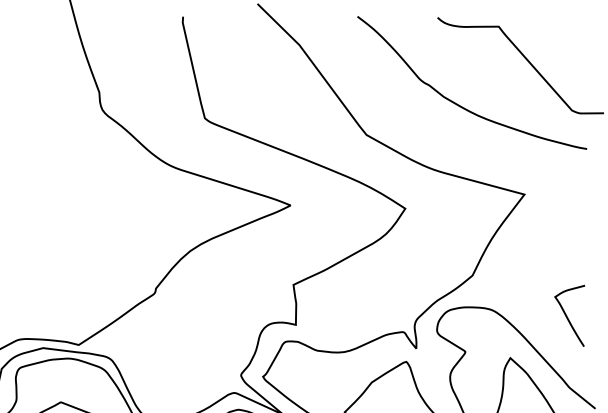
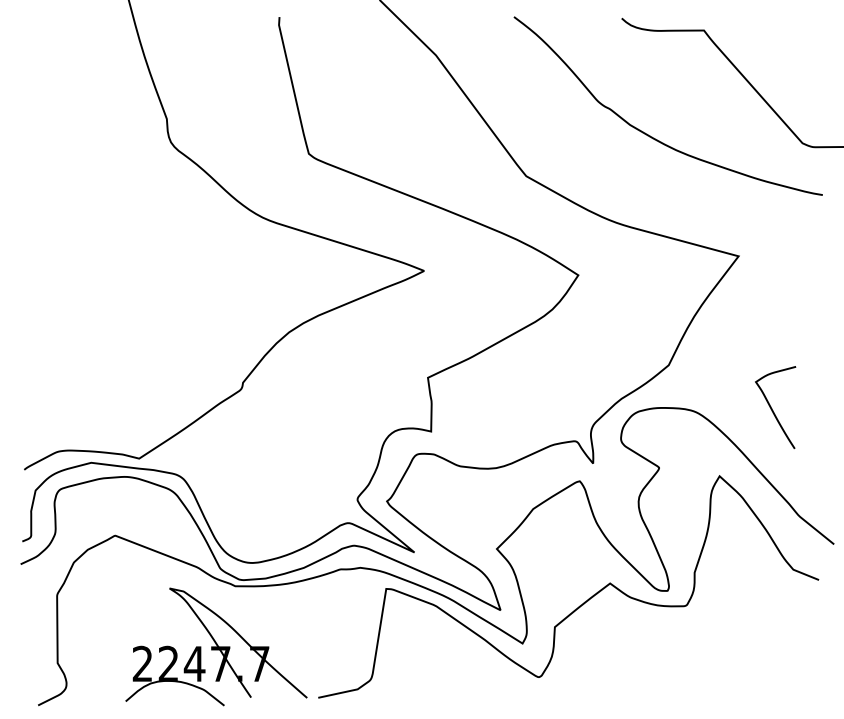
curve: (567, 316) -> (772, 408), moved

